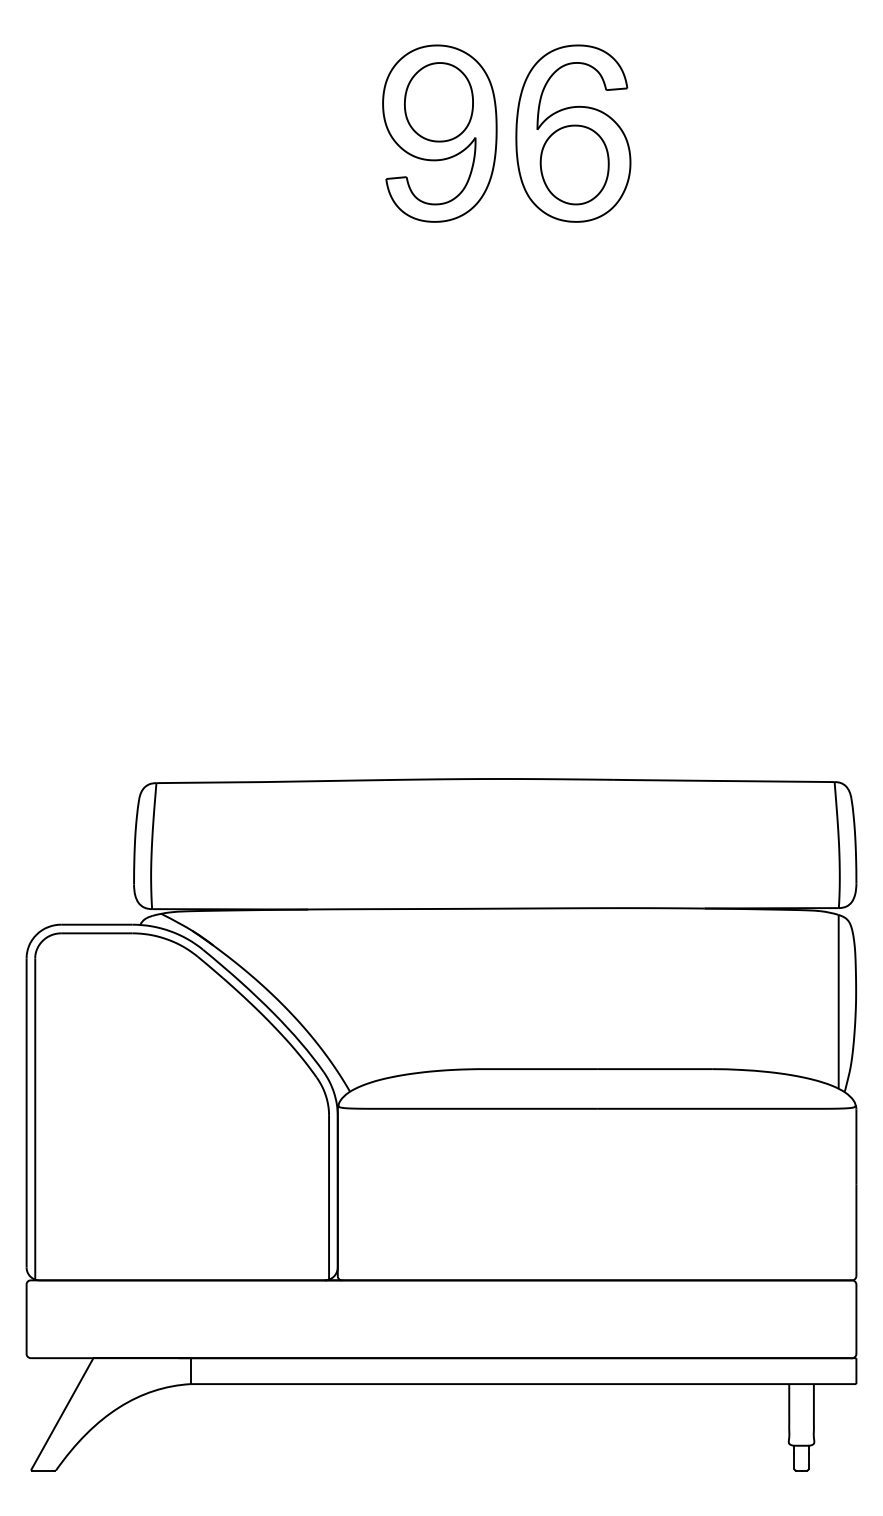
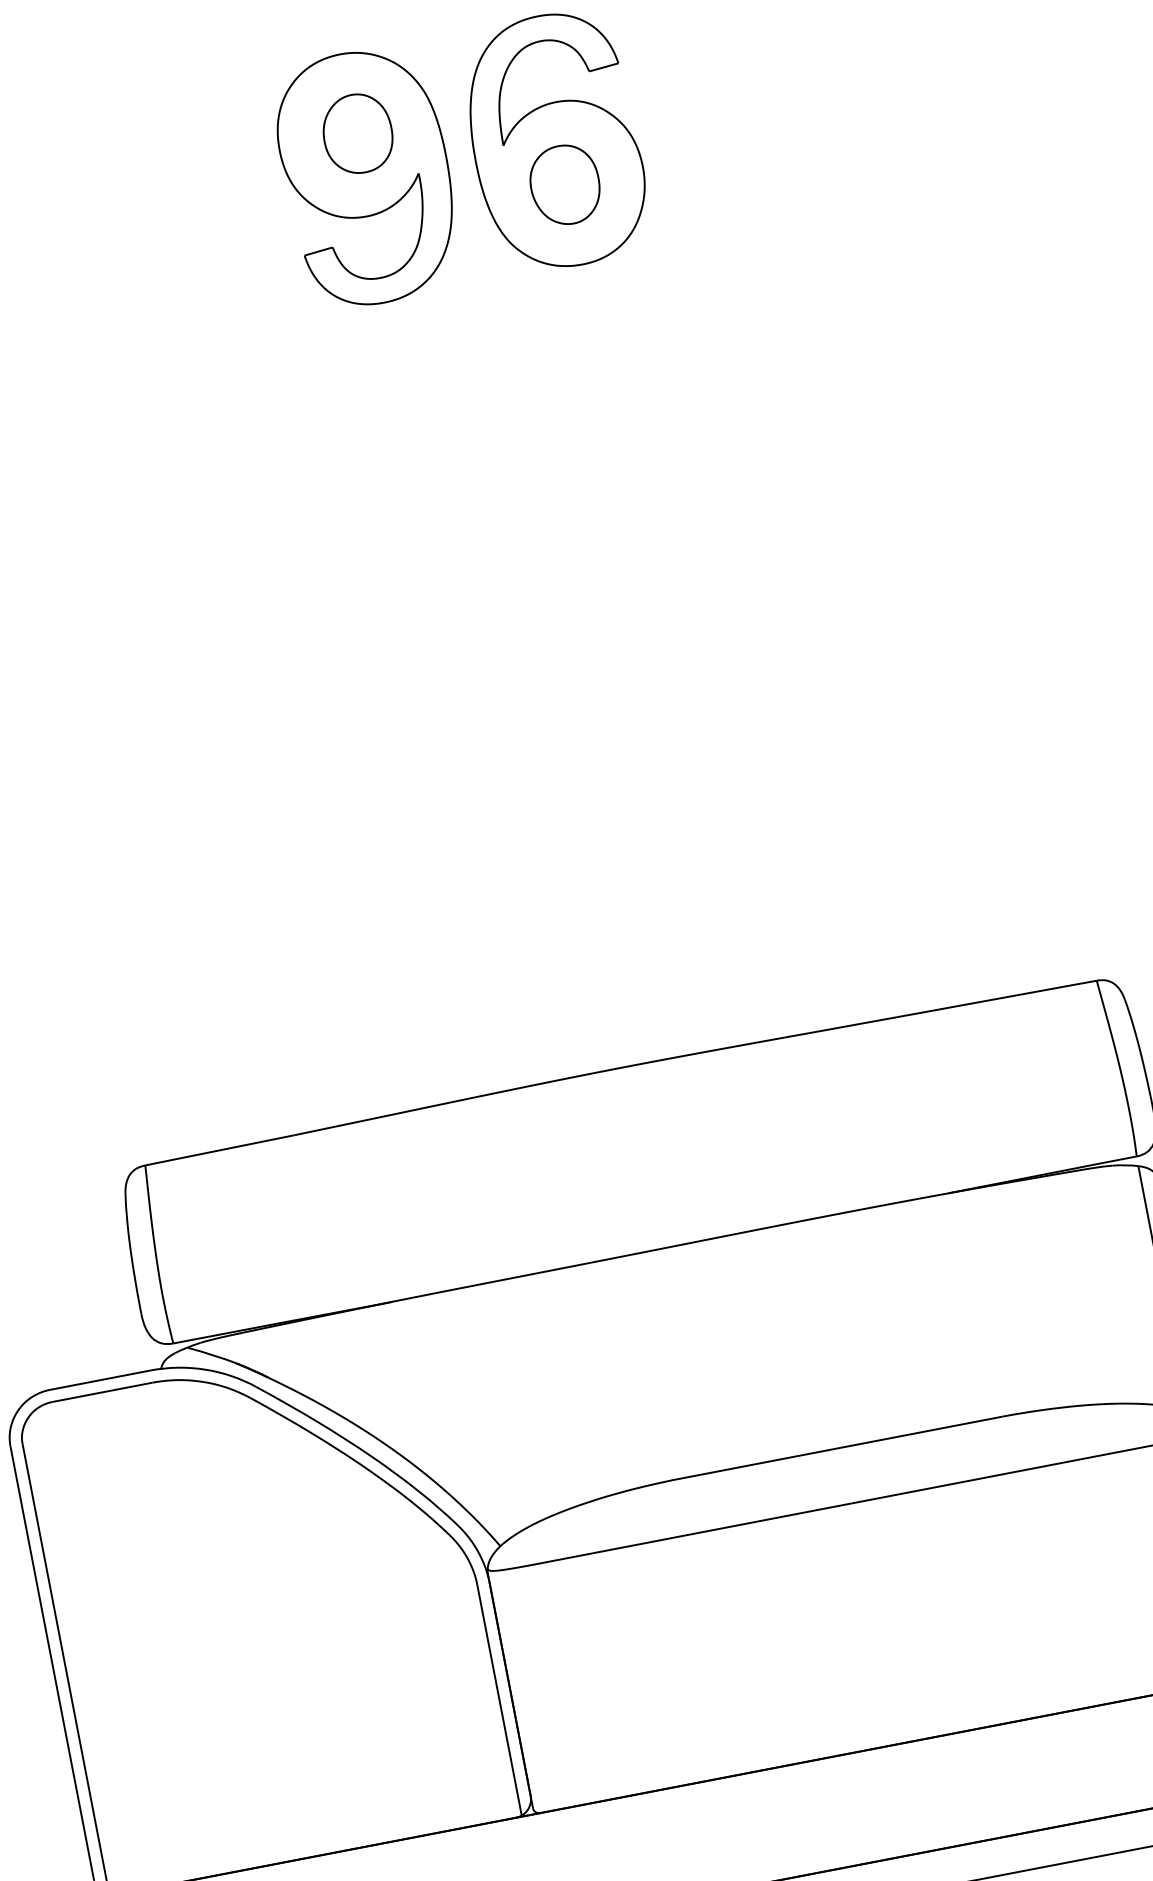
part: (438, 102) -> (357, 134), size x0.7
part: (574, 164) -> (564, 184), size x0.7

